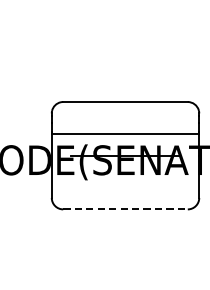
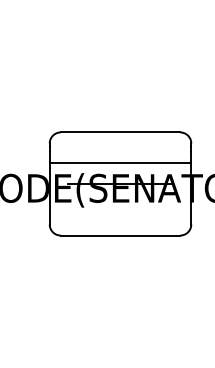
line: (125, 209) -> (120, 235), dashed -> solid

